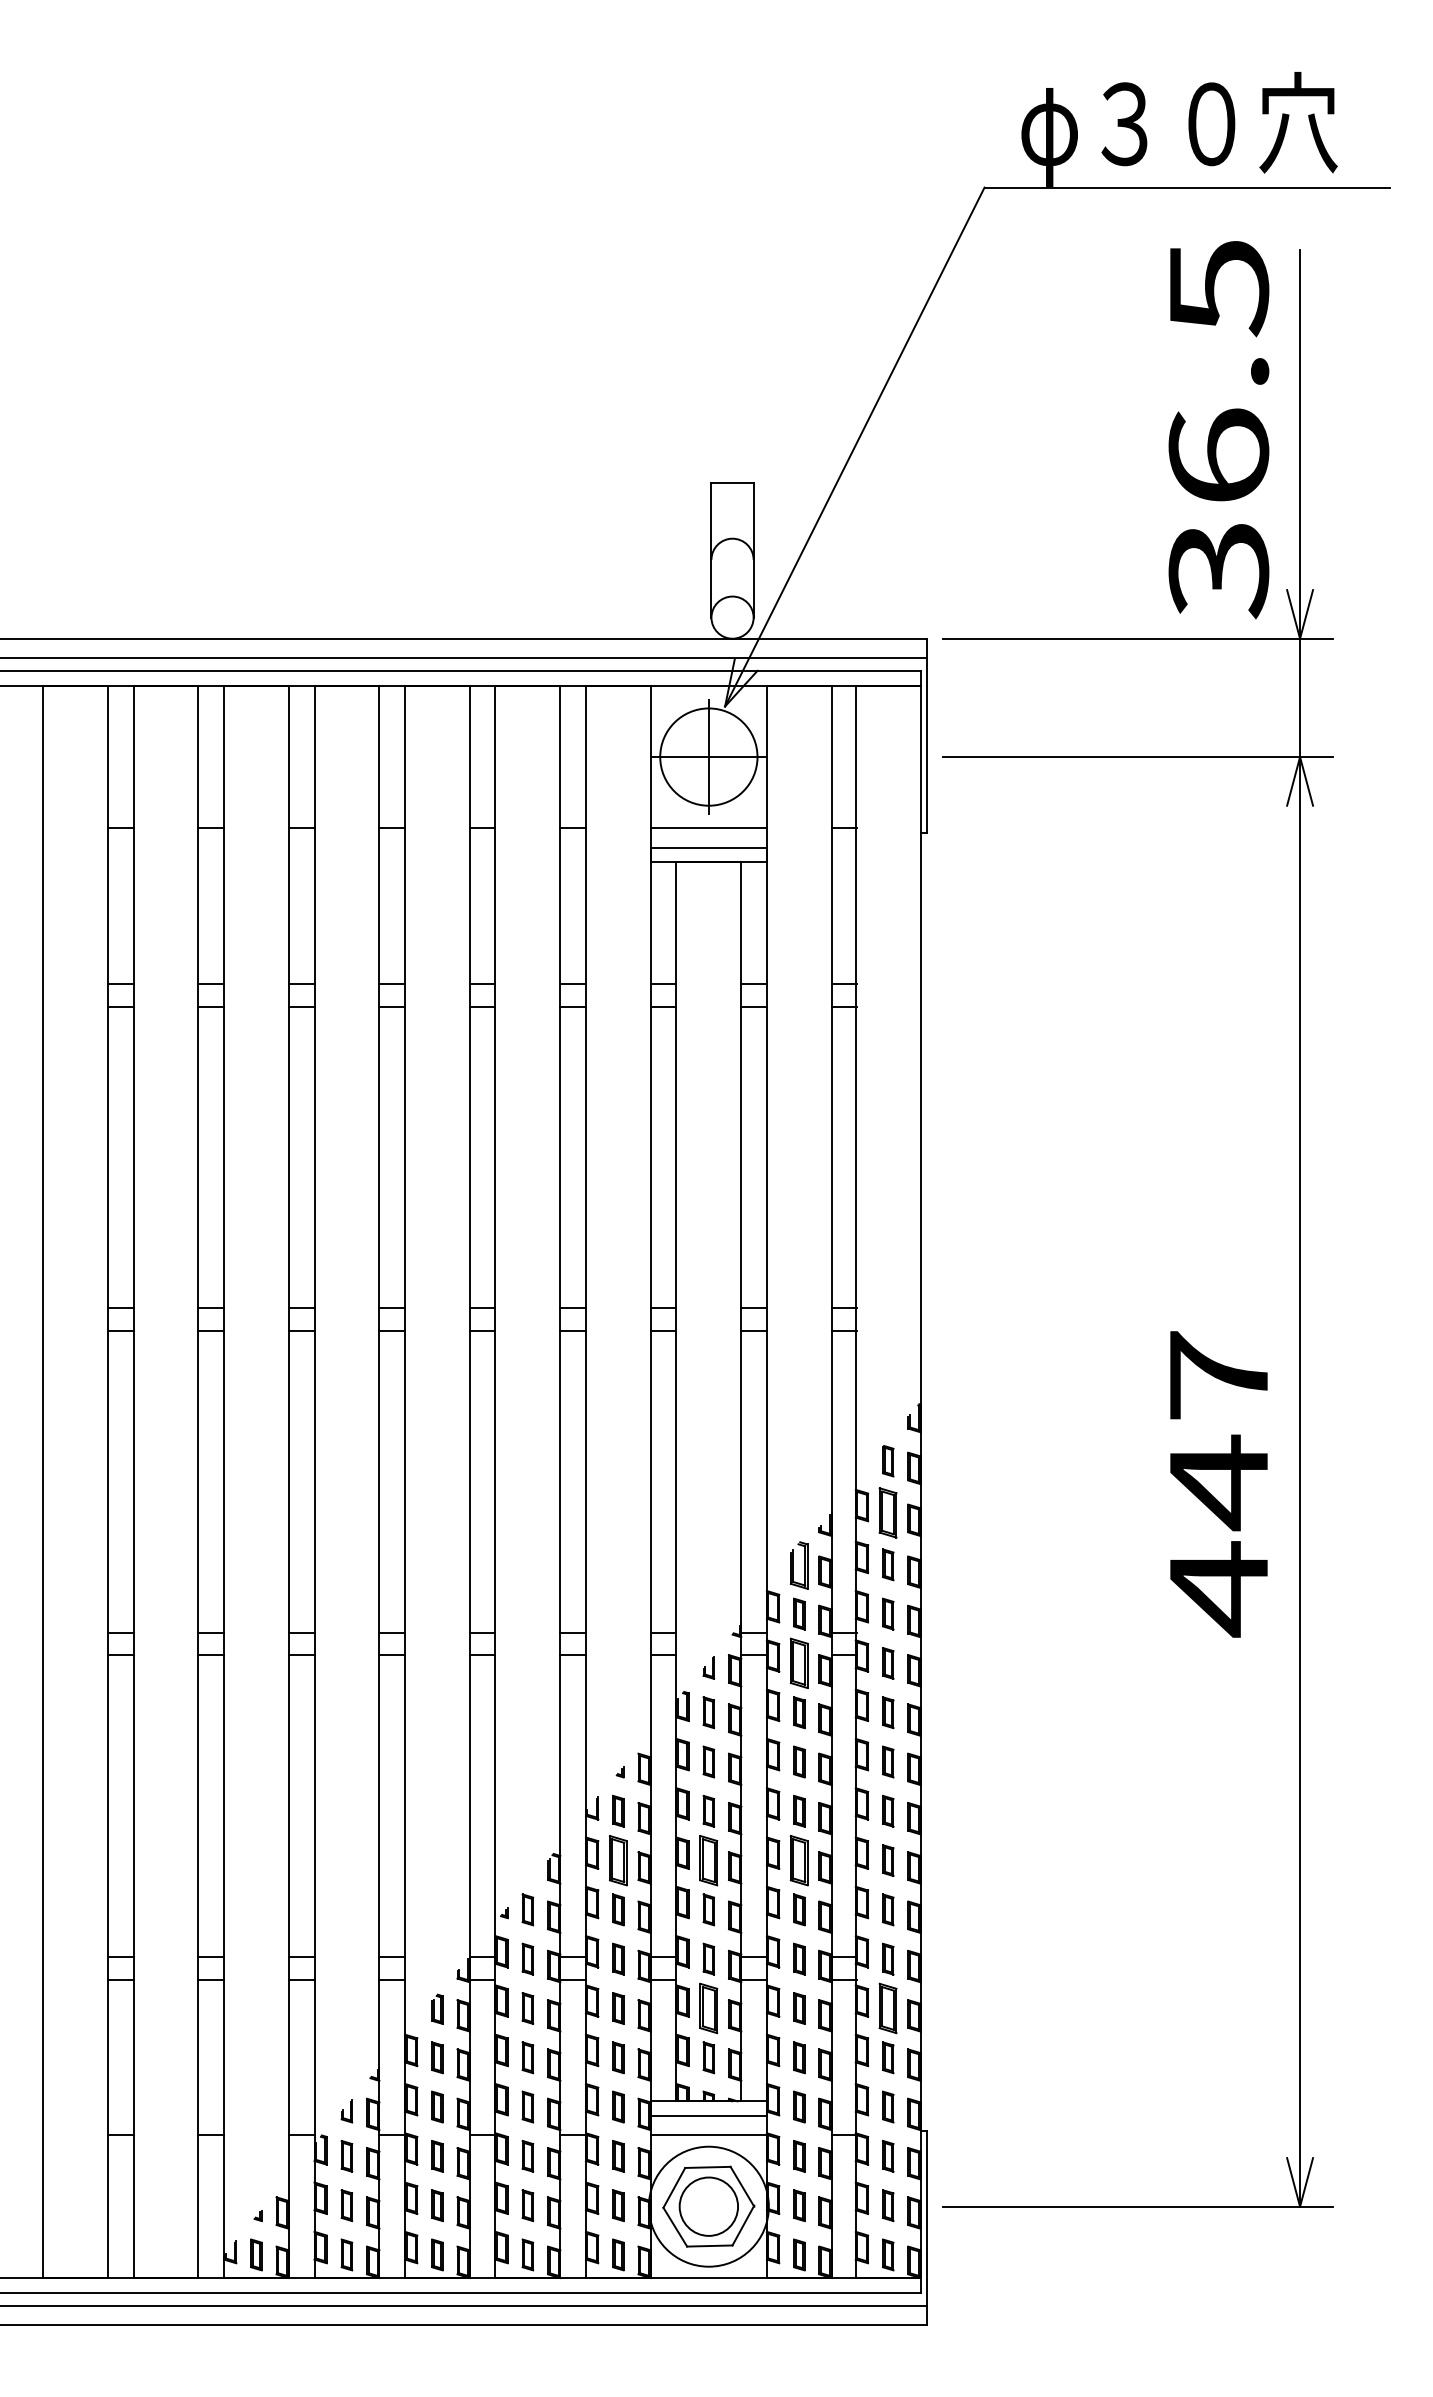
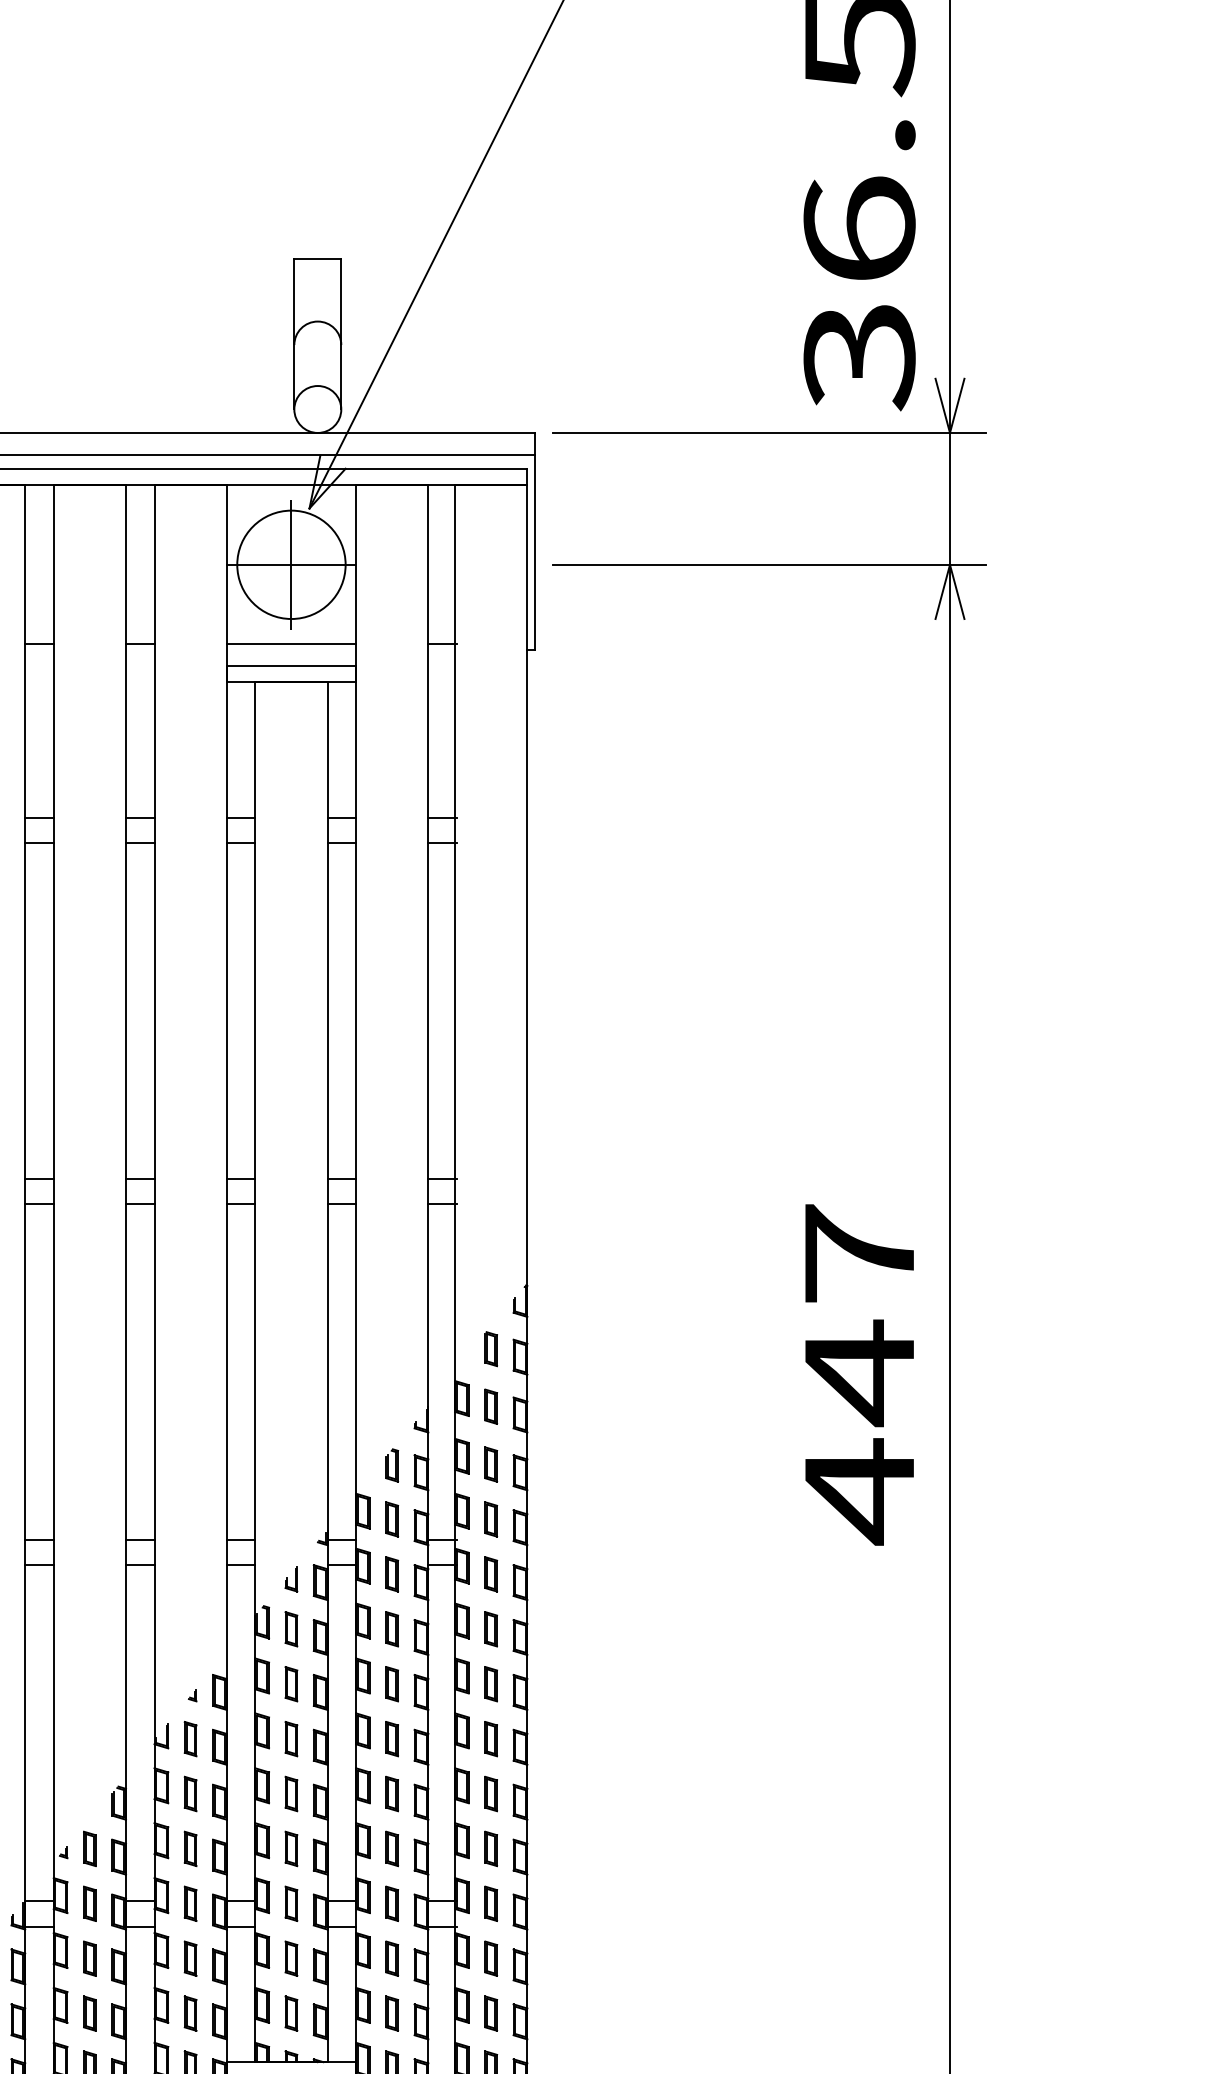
part: (888, 1512) -> (491, 1406), size x0.62
part: (799, 1565) -> (392, 1465), size x0.62
part: (799, 1663) -> (392, 1574), size x0.62
part: (618, 1860) -> (190, 1793), size x0.62
part: (708, 1860) -> (291, 1793), size x0.62
part: (799, 1860) -> (392, 1793), size x0.62
part: (708, 2008) -> (291, 1958), size x0.62
part: (888, 2008) -> (491, 1958), size x0.62

